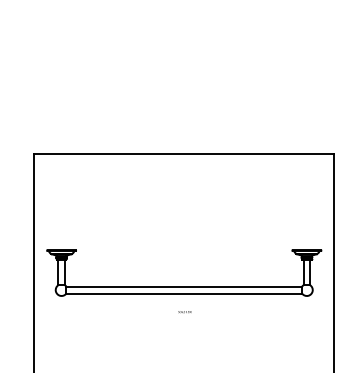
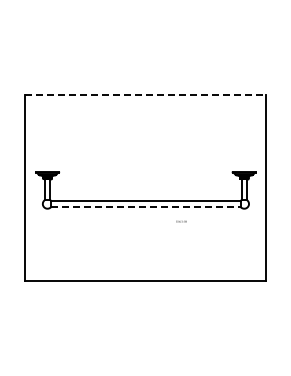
line: (183, 154) -> (145, 95), solid -> dashed
line: (183, 293) -> (145, 206), solid -> dashed
text: (184, 311) -> (181, 221), moved

